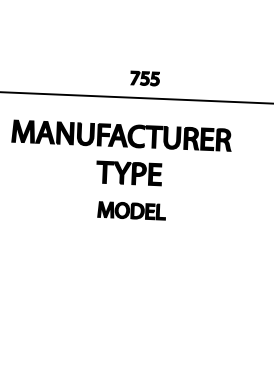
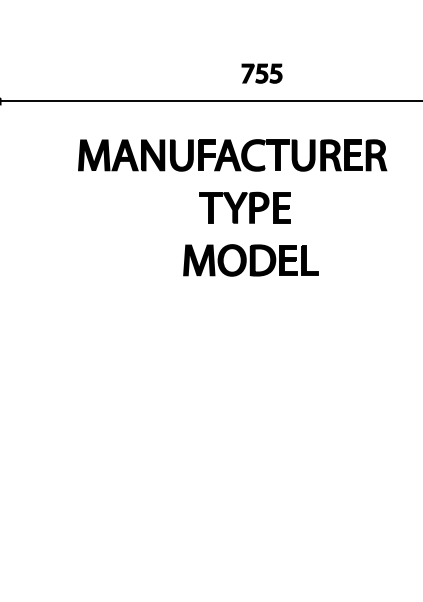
part: (131, 210) -> (250, 260), size x1.43

